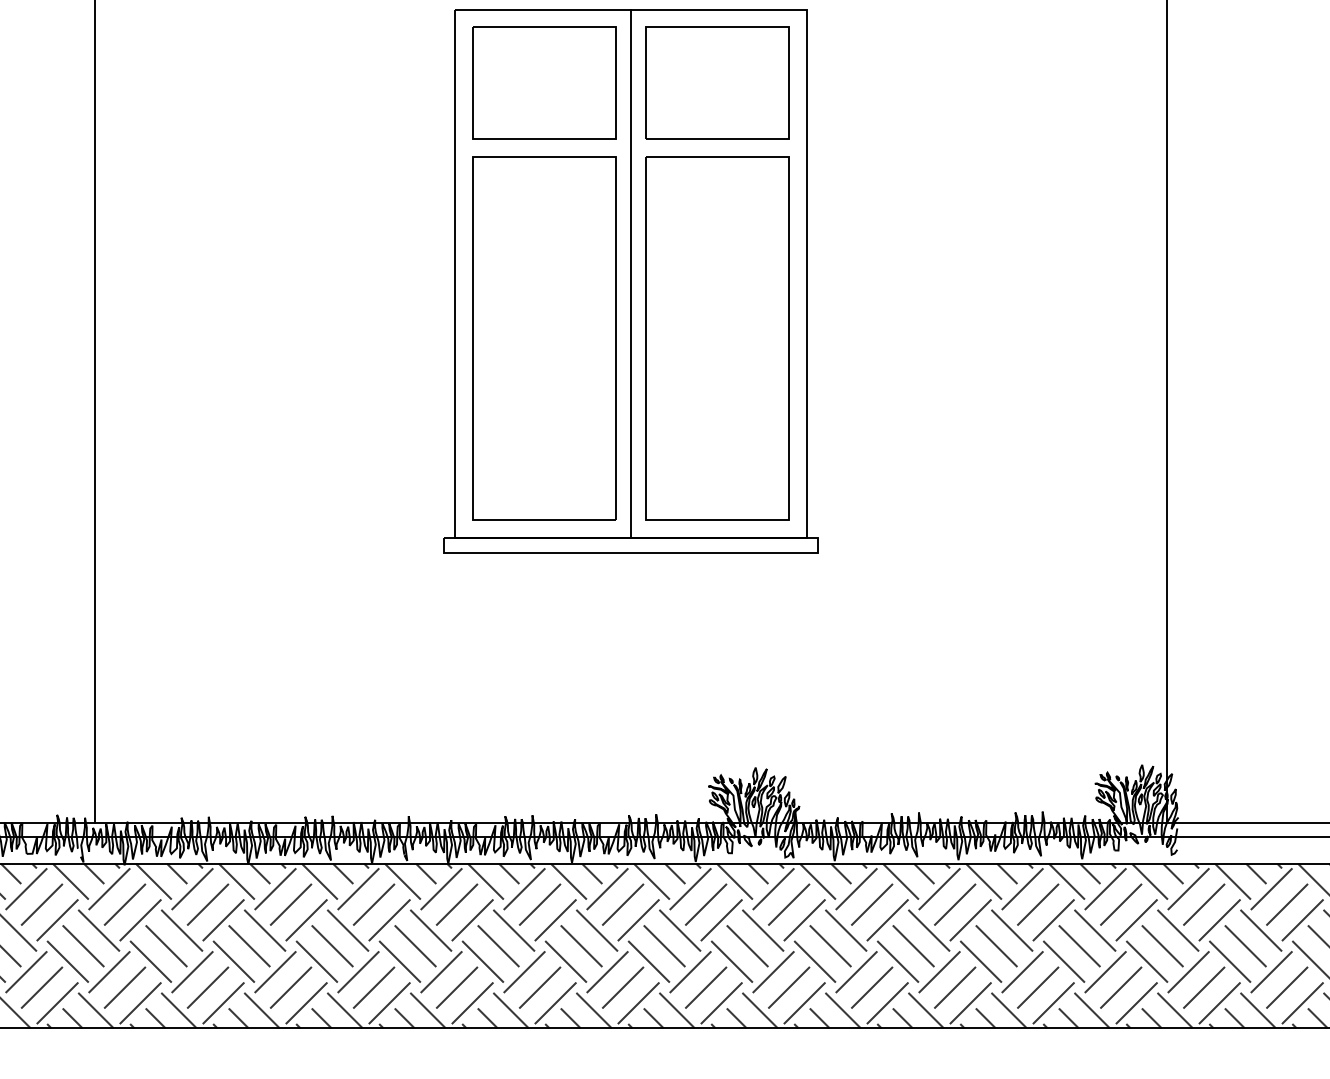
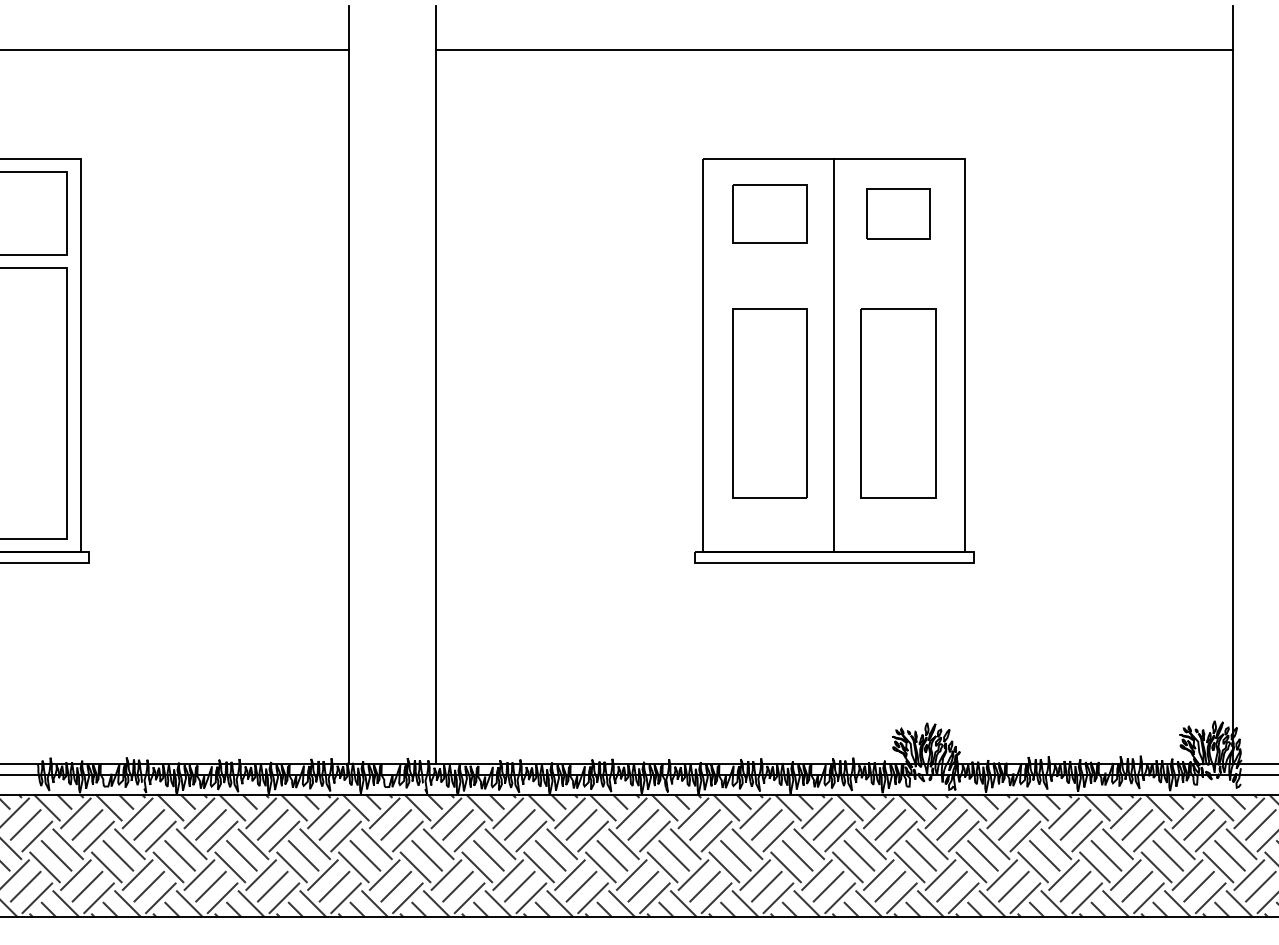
part: (543, 82) -> (769, 213), size x0.7
part: (717, 82) -> (898, 213), size x0.6
part: (543, 338) -> (769, 403), size x0.7
part: (717, 338) -> (898, 403), size x0.7

